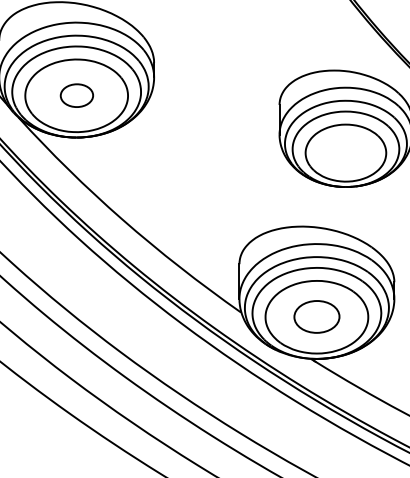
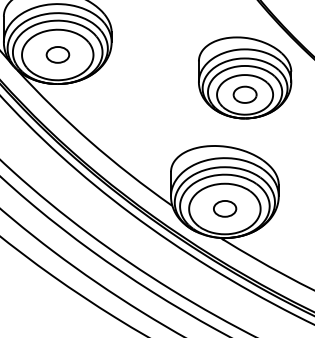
part: (345, 152) -> (244, 94), added
part: (317, 316) -> (225, 208), size x0.71

